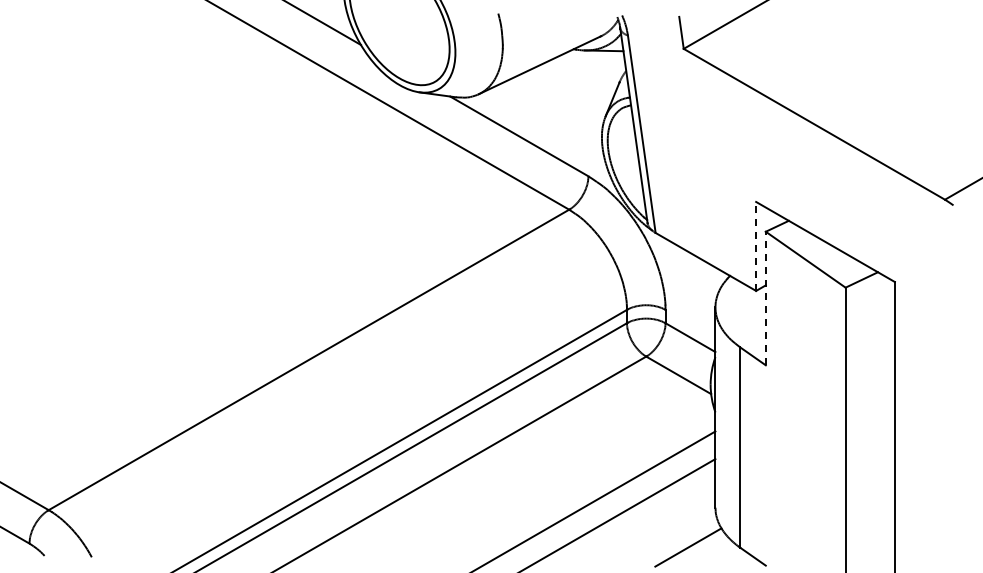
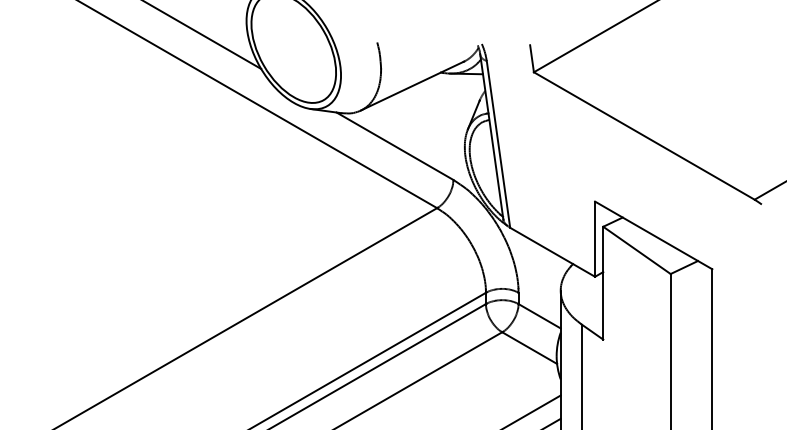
line: (756, 245) -> (595, 238), dashed -> solid
line: (765, 298) -> (603, 283), dashed -> solid

